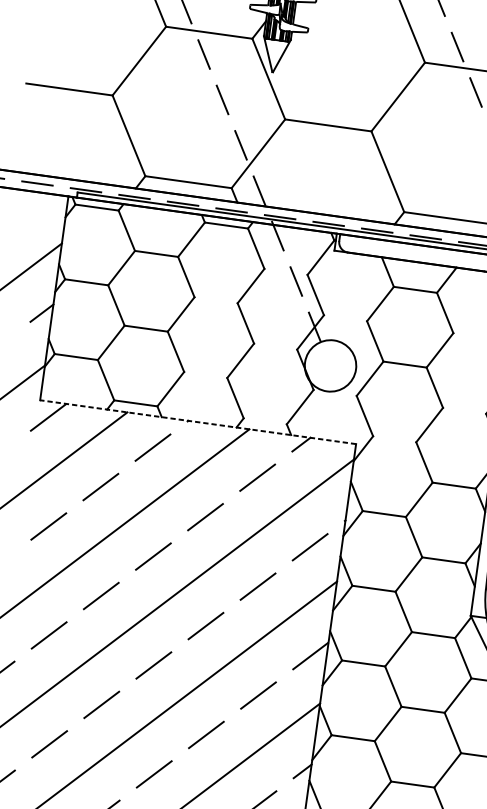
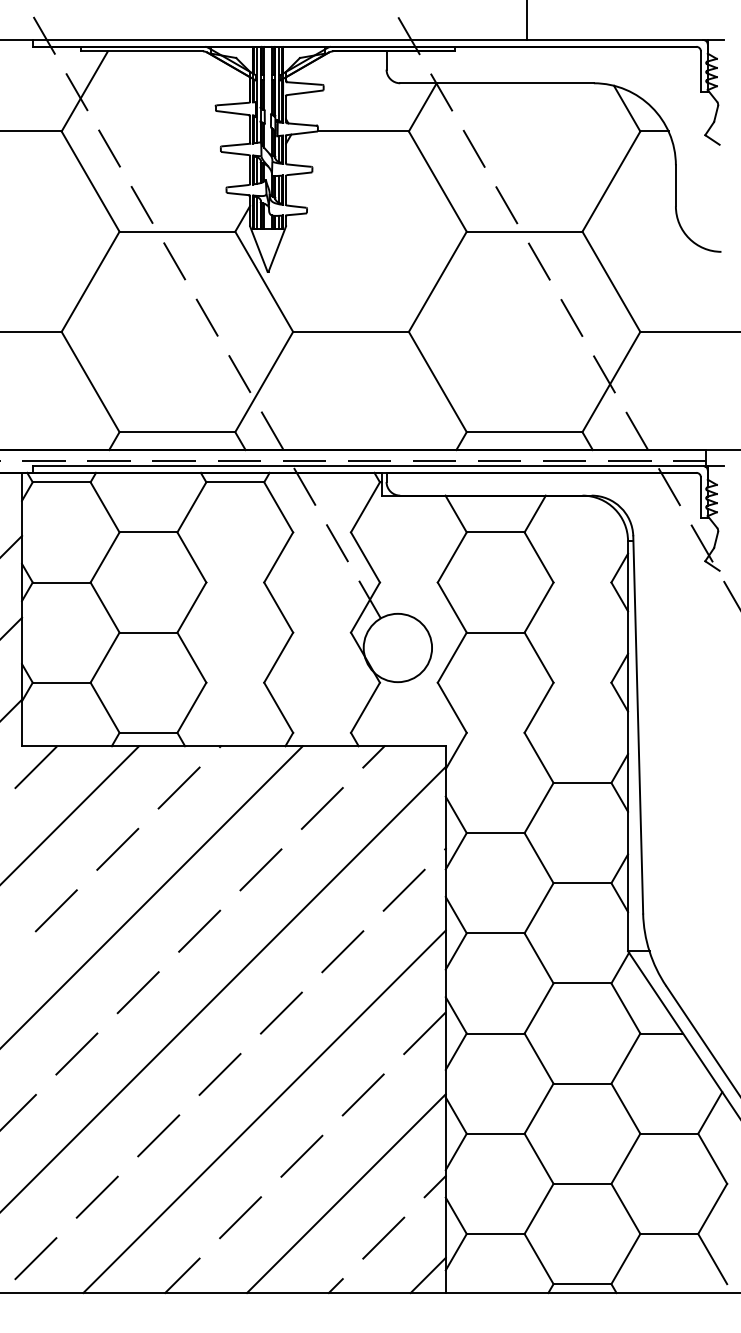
line: (197, 422) -> (233, 746), dashed -> solid

